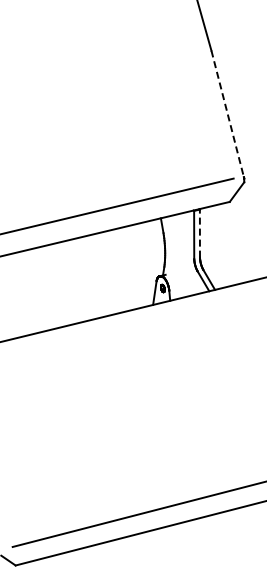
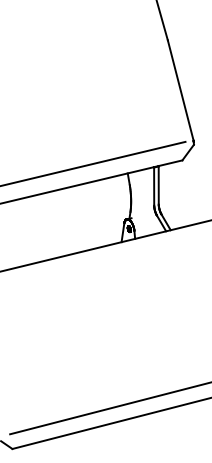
line: (227, 114) -> (180, 91), dashed -> solid
line: (199, 233) -> (158, 185), dashed -> solid

